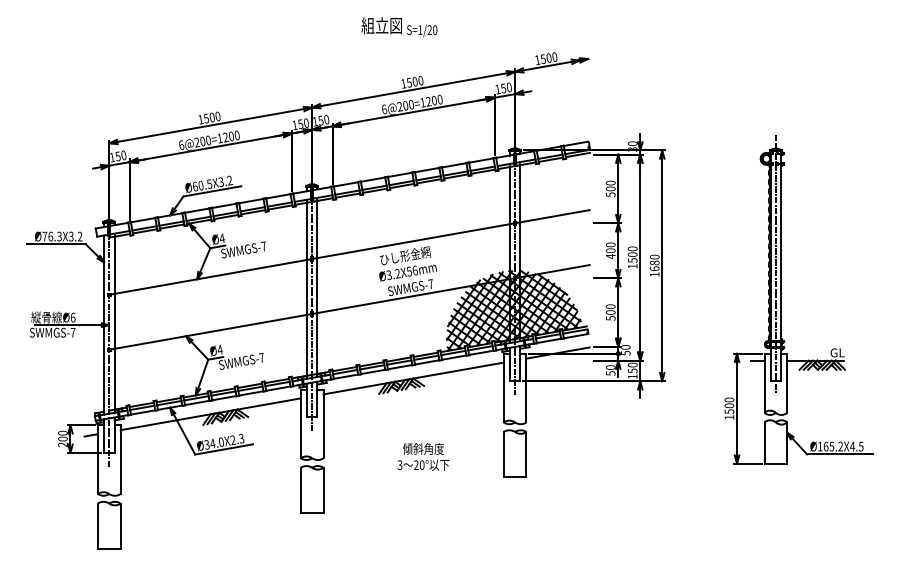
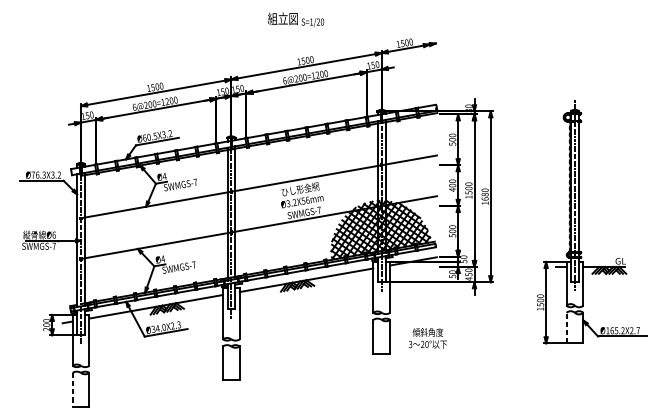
text: (632, 376) -> (468, 278), 150 -> 450
line: (764, 443) -> (566, 328), solid -> dashed
text: (856, 446) -> (634, 330), Ø165.2X4.5 -> Ø165.2X2.7
text: (423, 456) -> (427, 338), moved
line: (97, 526) -> (72, 389), solid -> dashed

